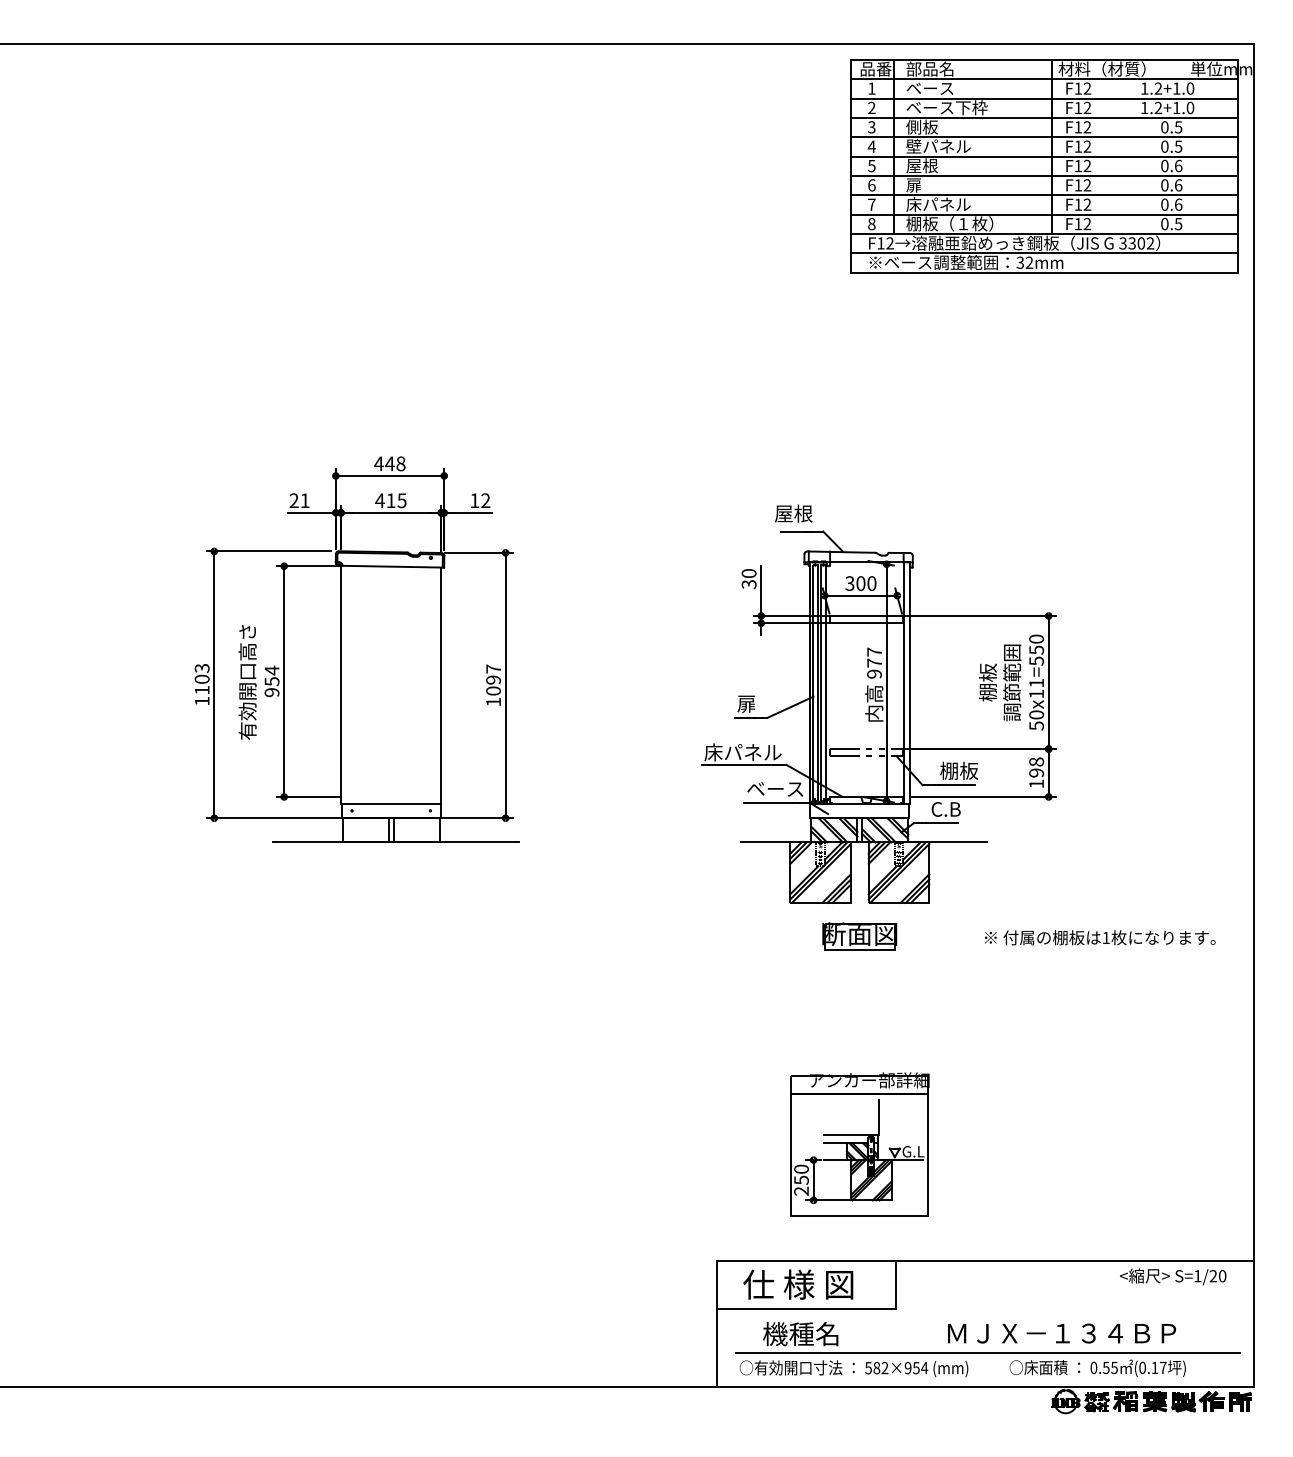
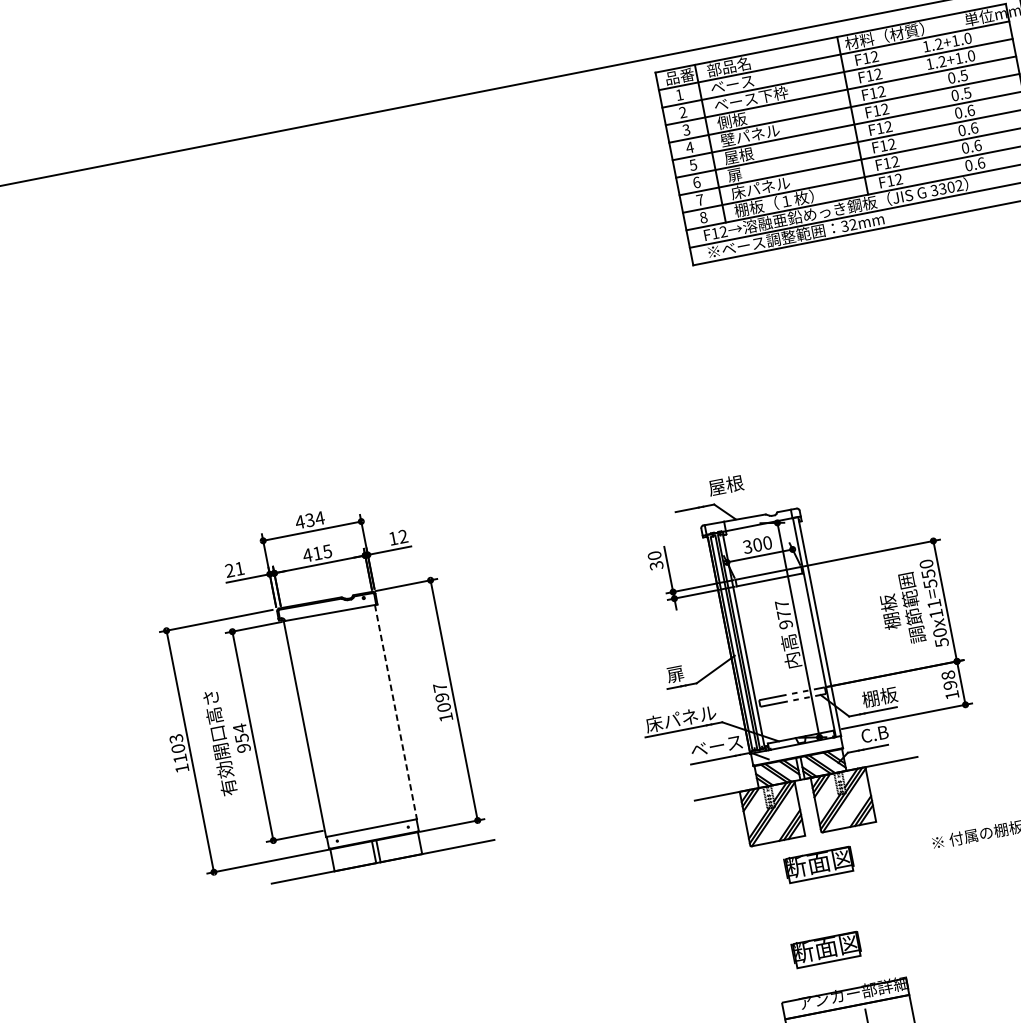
text: (1178, 223) -> (981, 162), 0.5 -> 0.6
text: (395, 463) -> (314, 518), 448 -> 434
text: (793, 513) -> (725, 485), moved
line: (441, 686) -> (396, 712), solid -> dashed
part: (849, 1028) -> (826, 949), added

